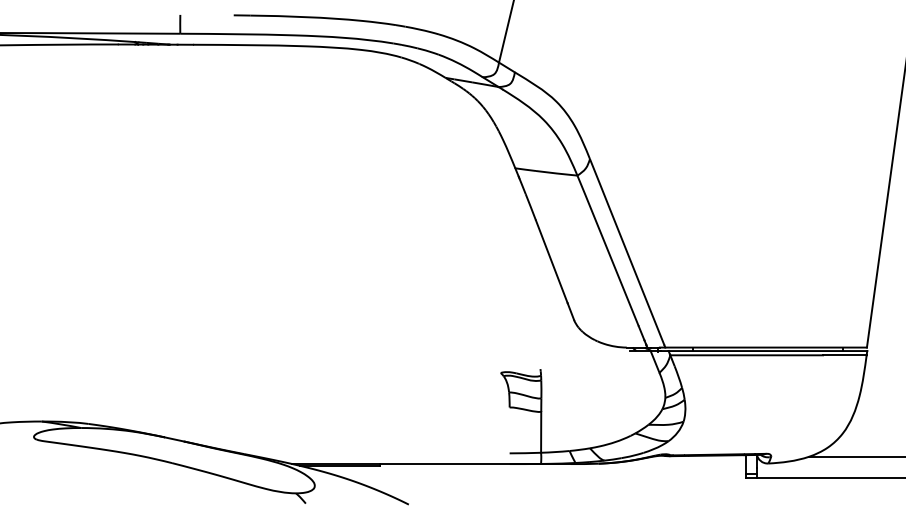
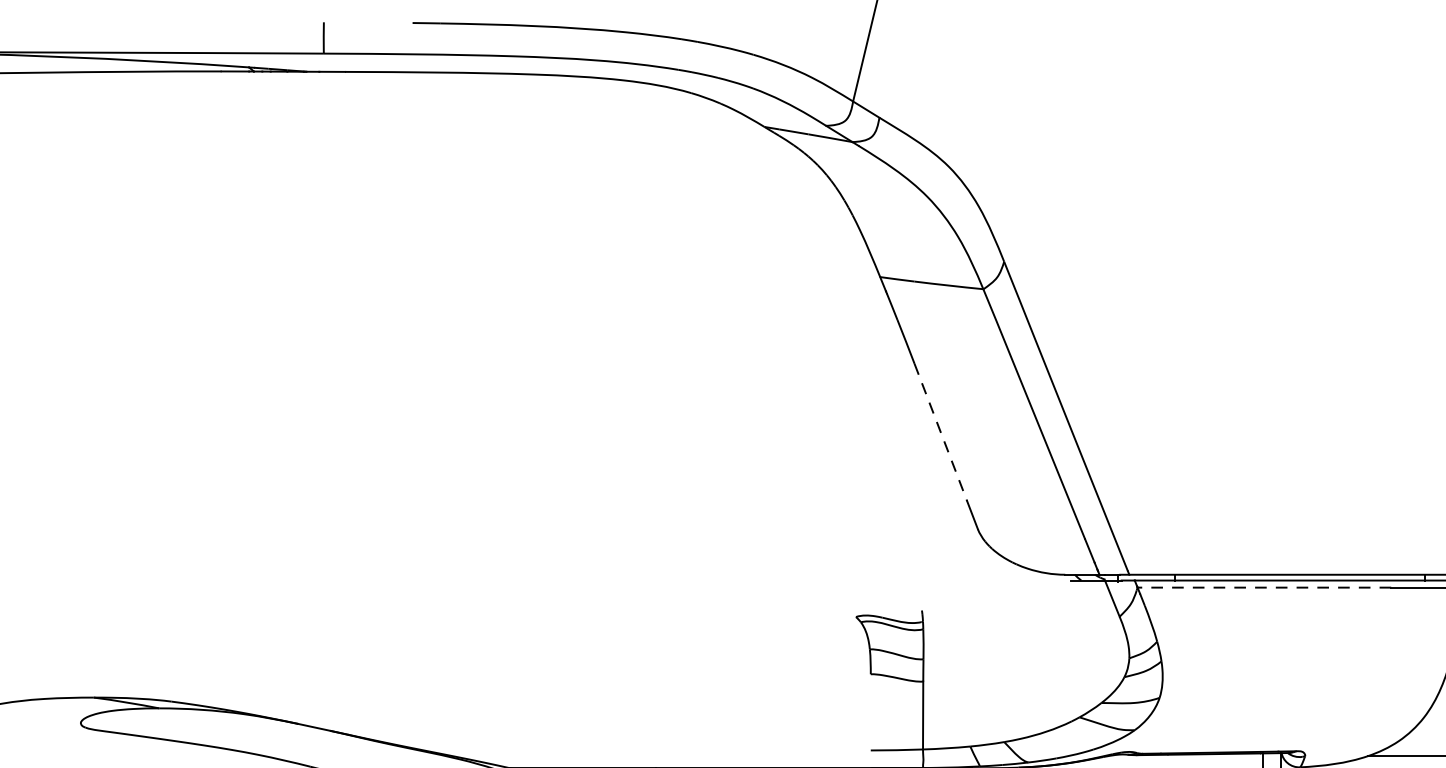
line: (552, 262) -> (941, 433), solid -> dashed
line: (746, 355) -> (1264, 587), solid -> dashed

